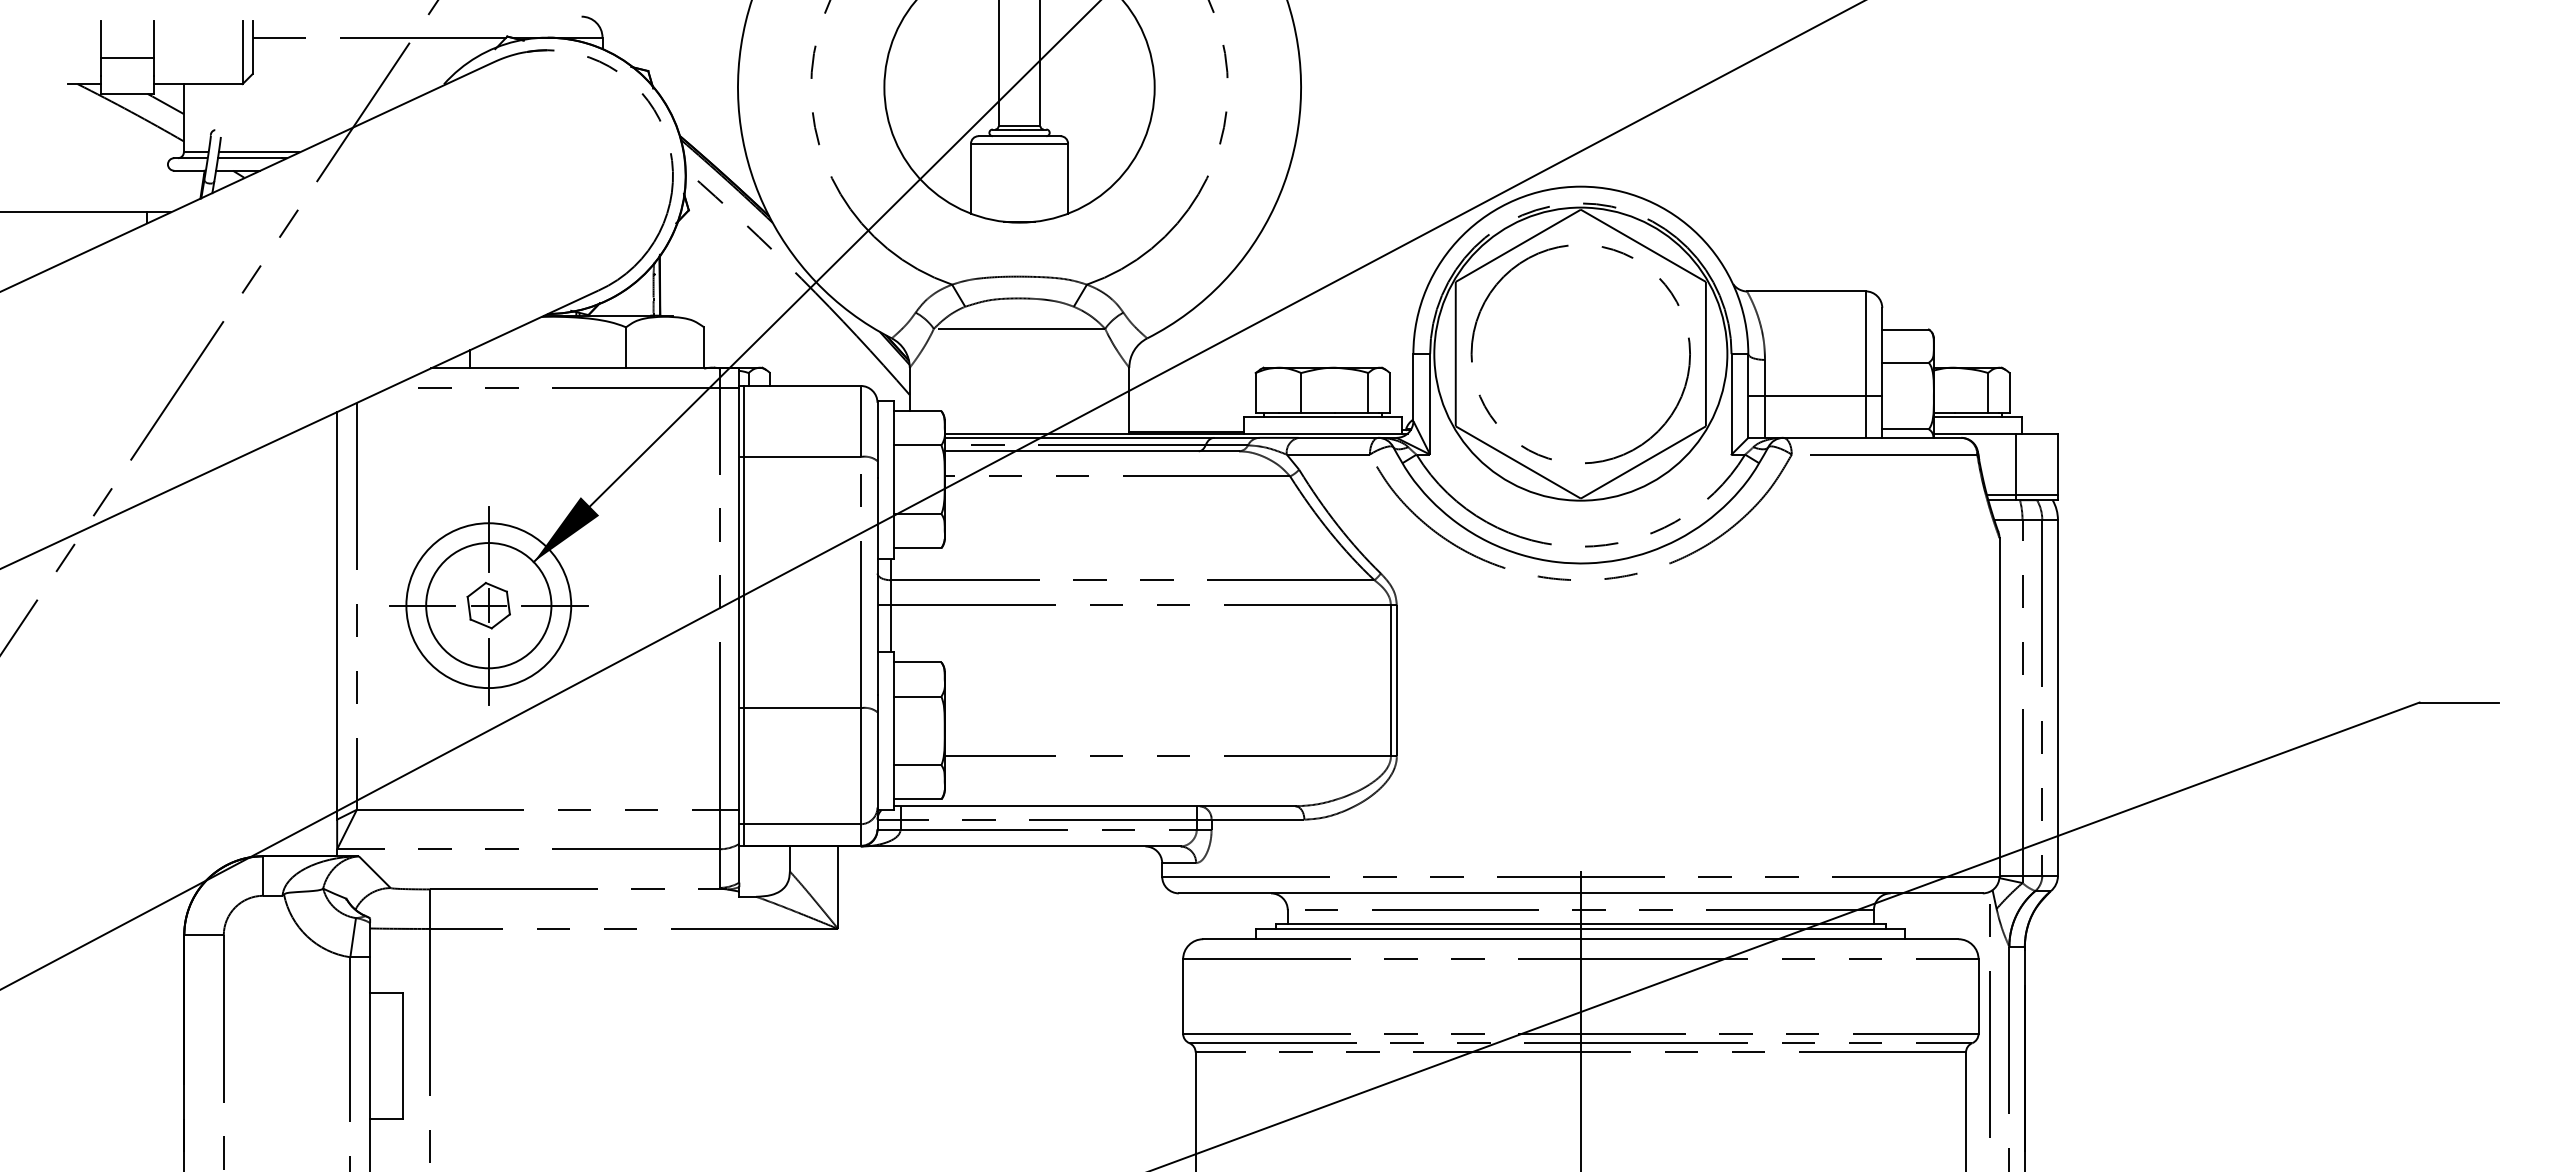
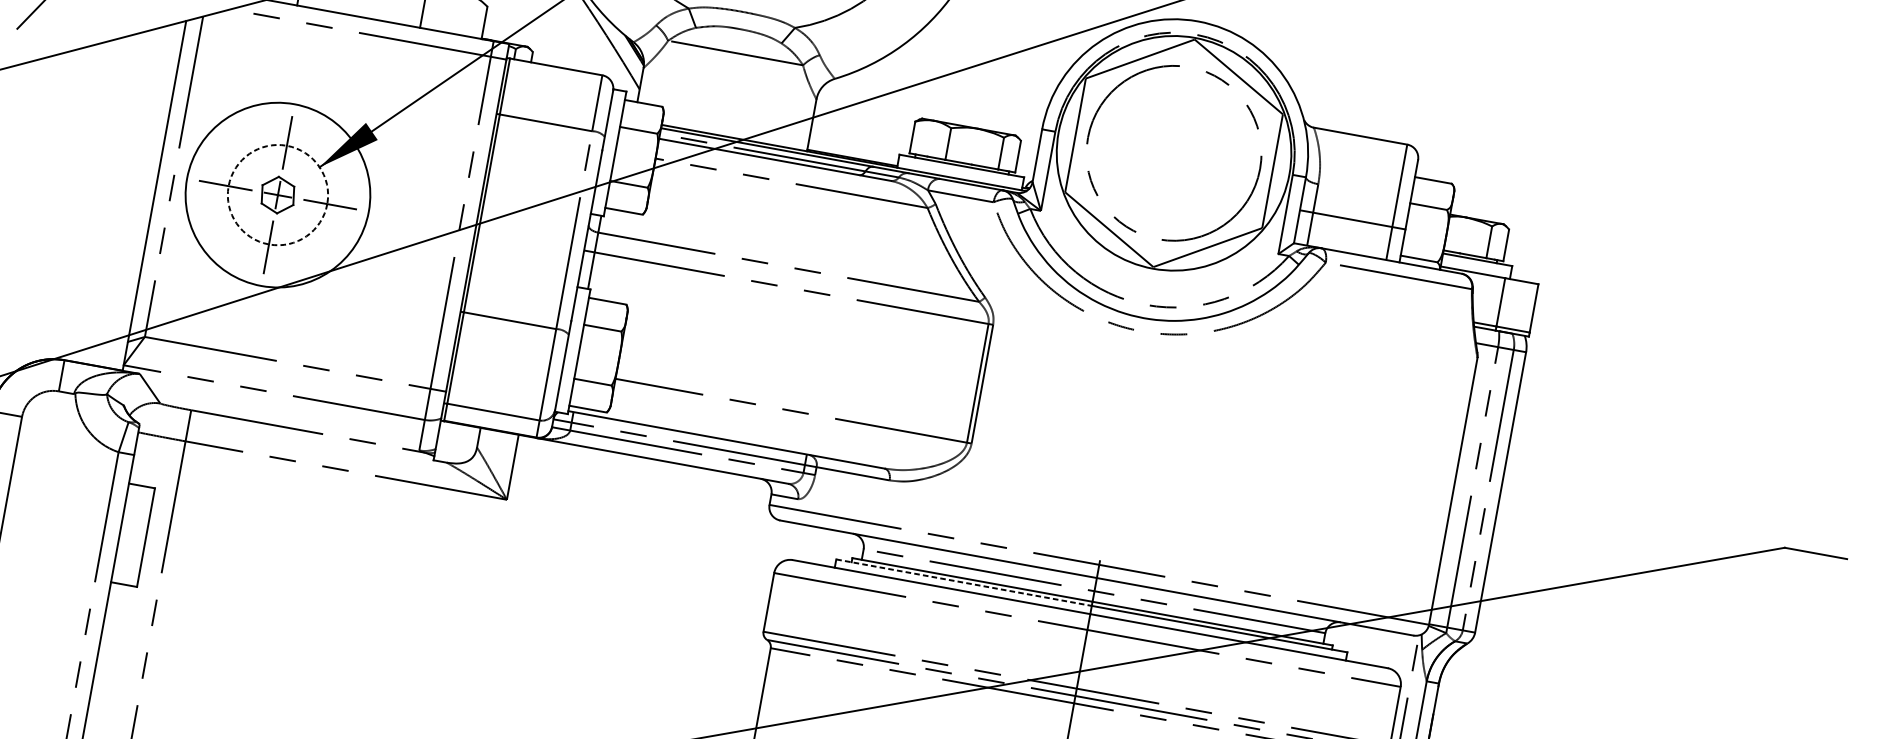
circle: (488, 605) -> (277, 194), size x1.4
circle: (488, 605) -> (277, 194), solid -> dashed
line: (1419, 928) -> (964, 582), solid -> dashed

